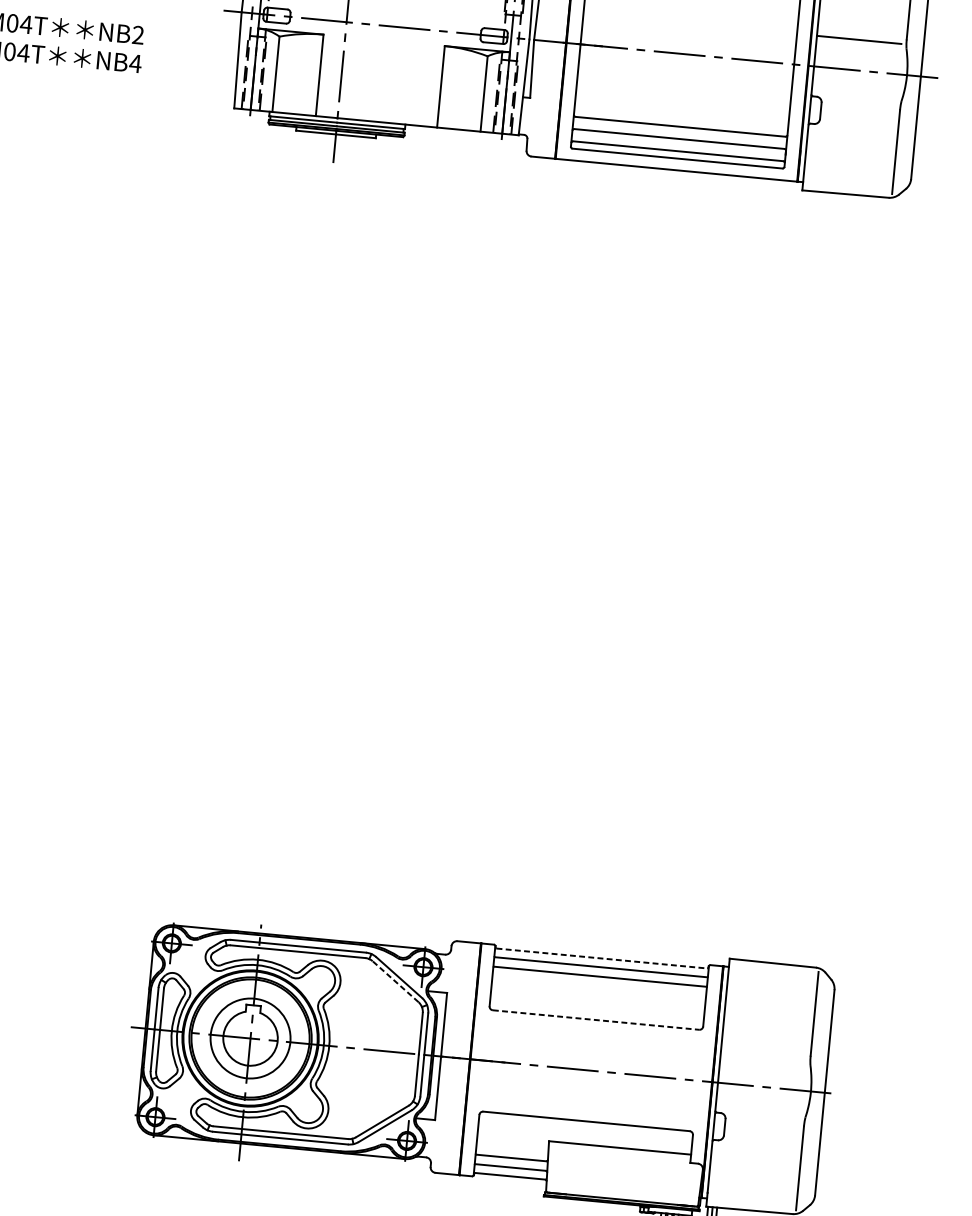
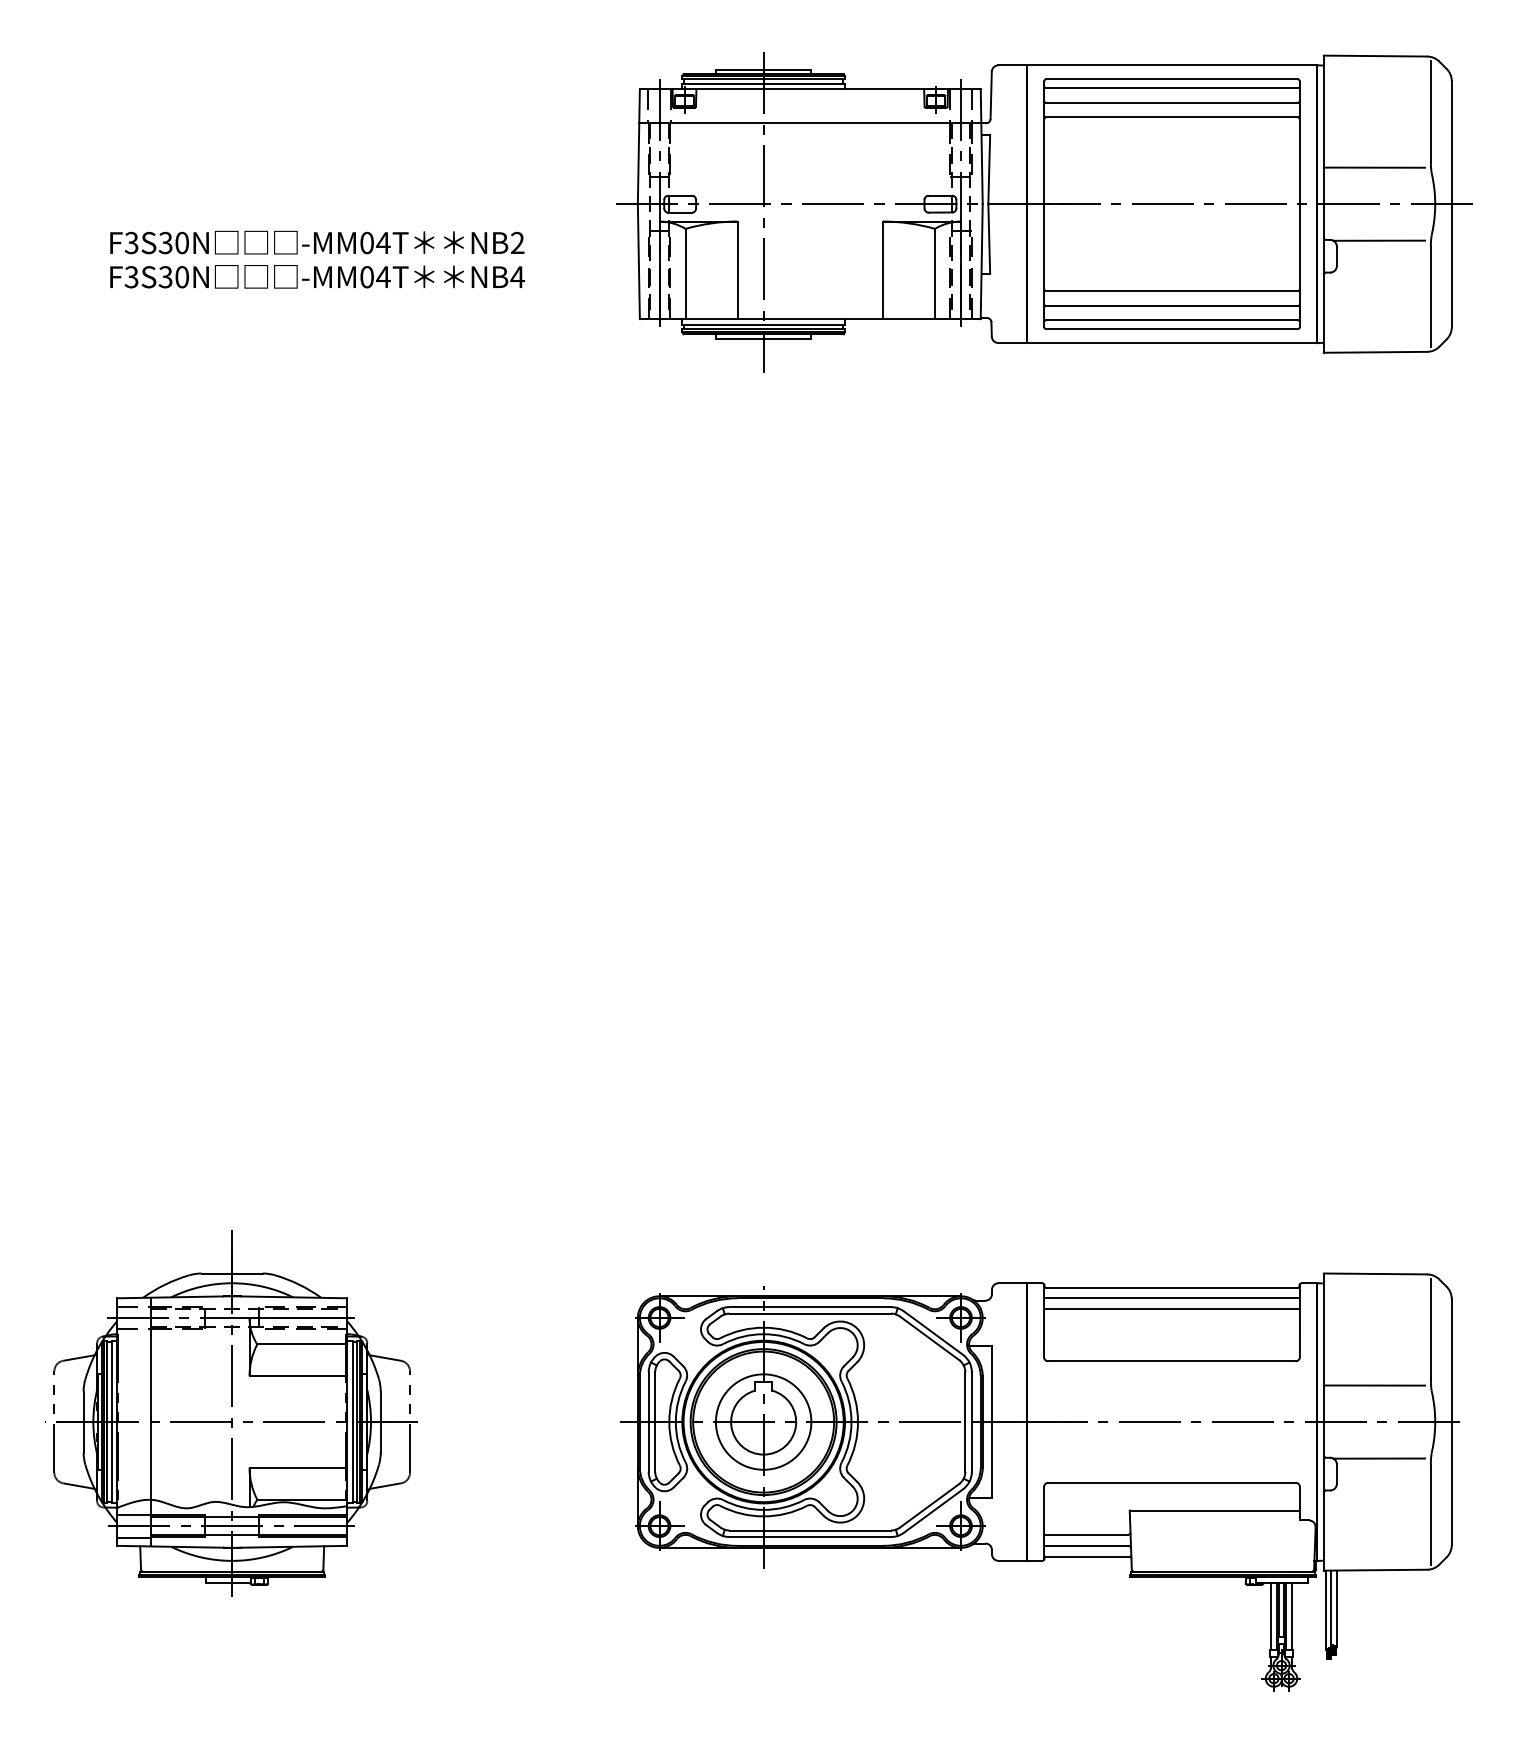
line: (856, 101) -> (1378, 240), added
line: (602, 958) -> (1172, 1287), dashed -> solid
line: (395, 981) -> (929, 1338), dashed -> solid
line: (595, 1020) -> (1171, 1361), dashed -> solid
line: (762, 1056) -> (1373, 1385), added
line: (760, 1117) -> (1378, 1458), added

